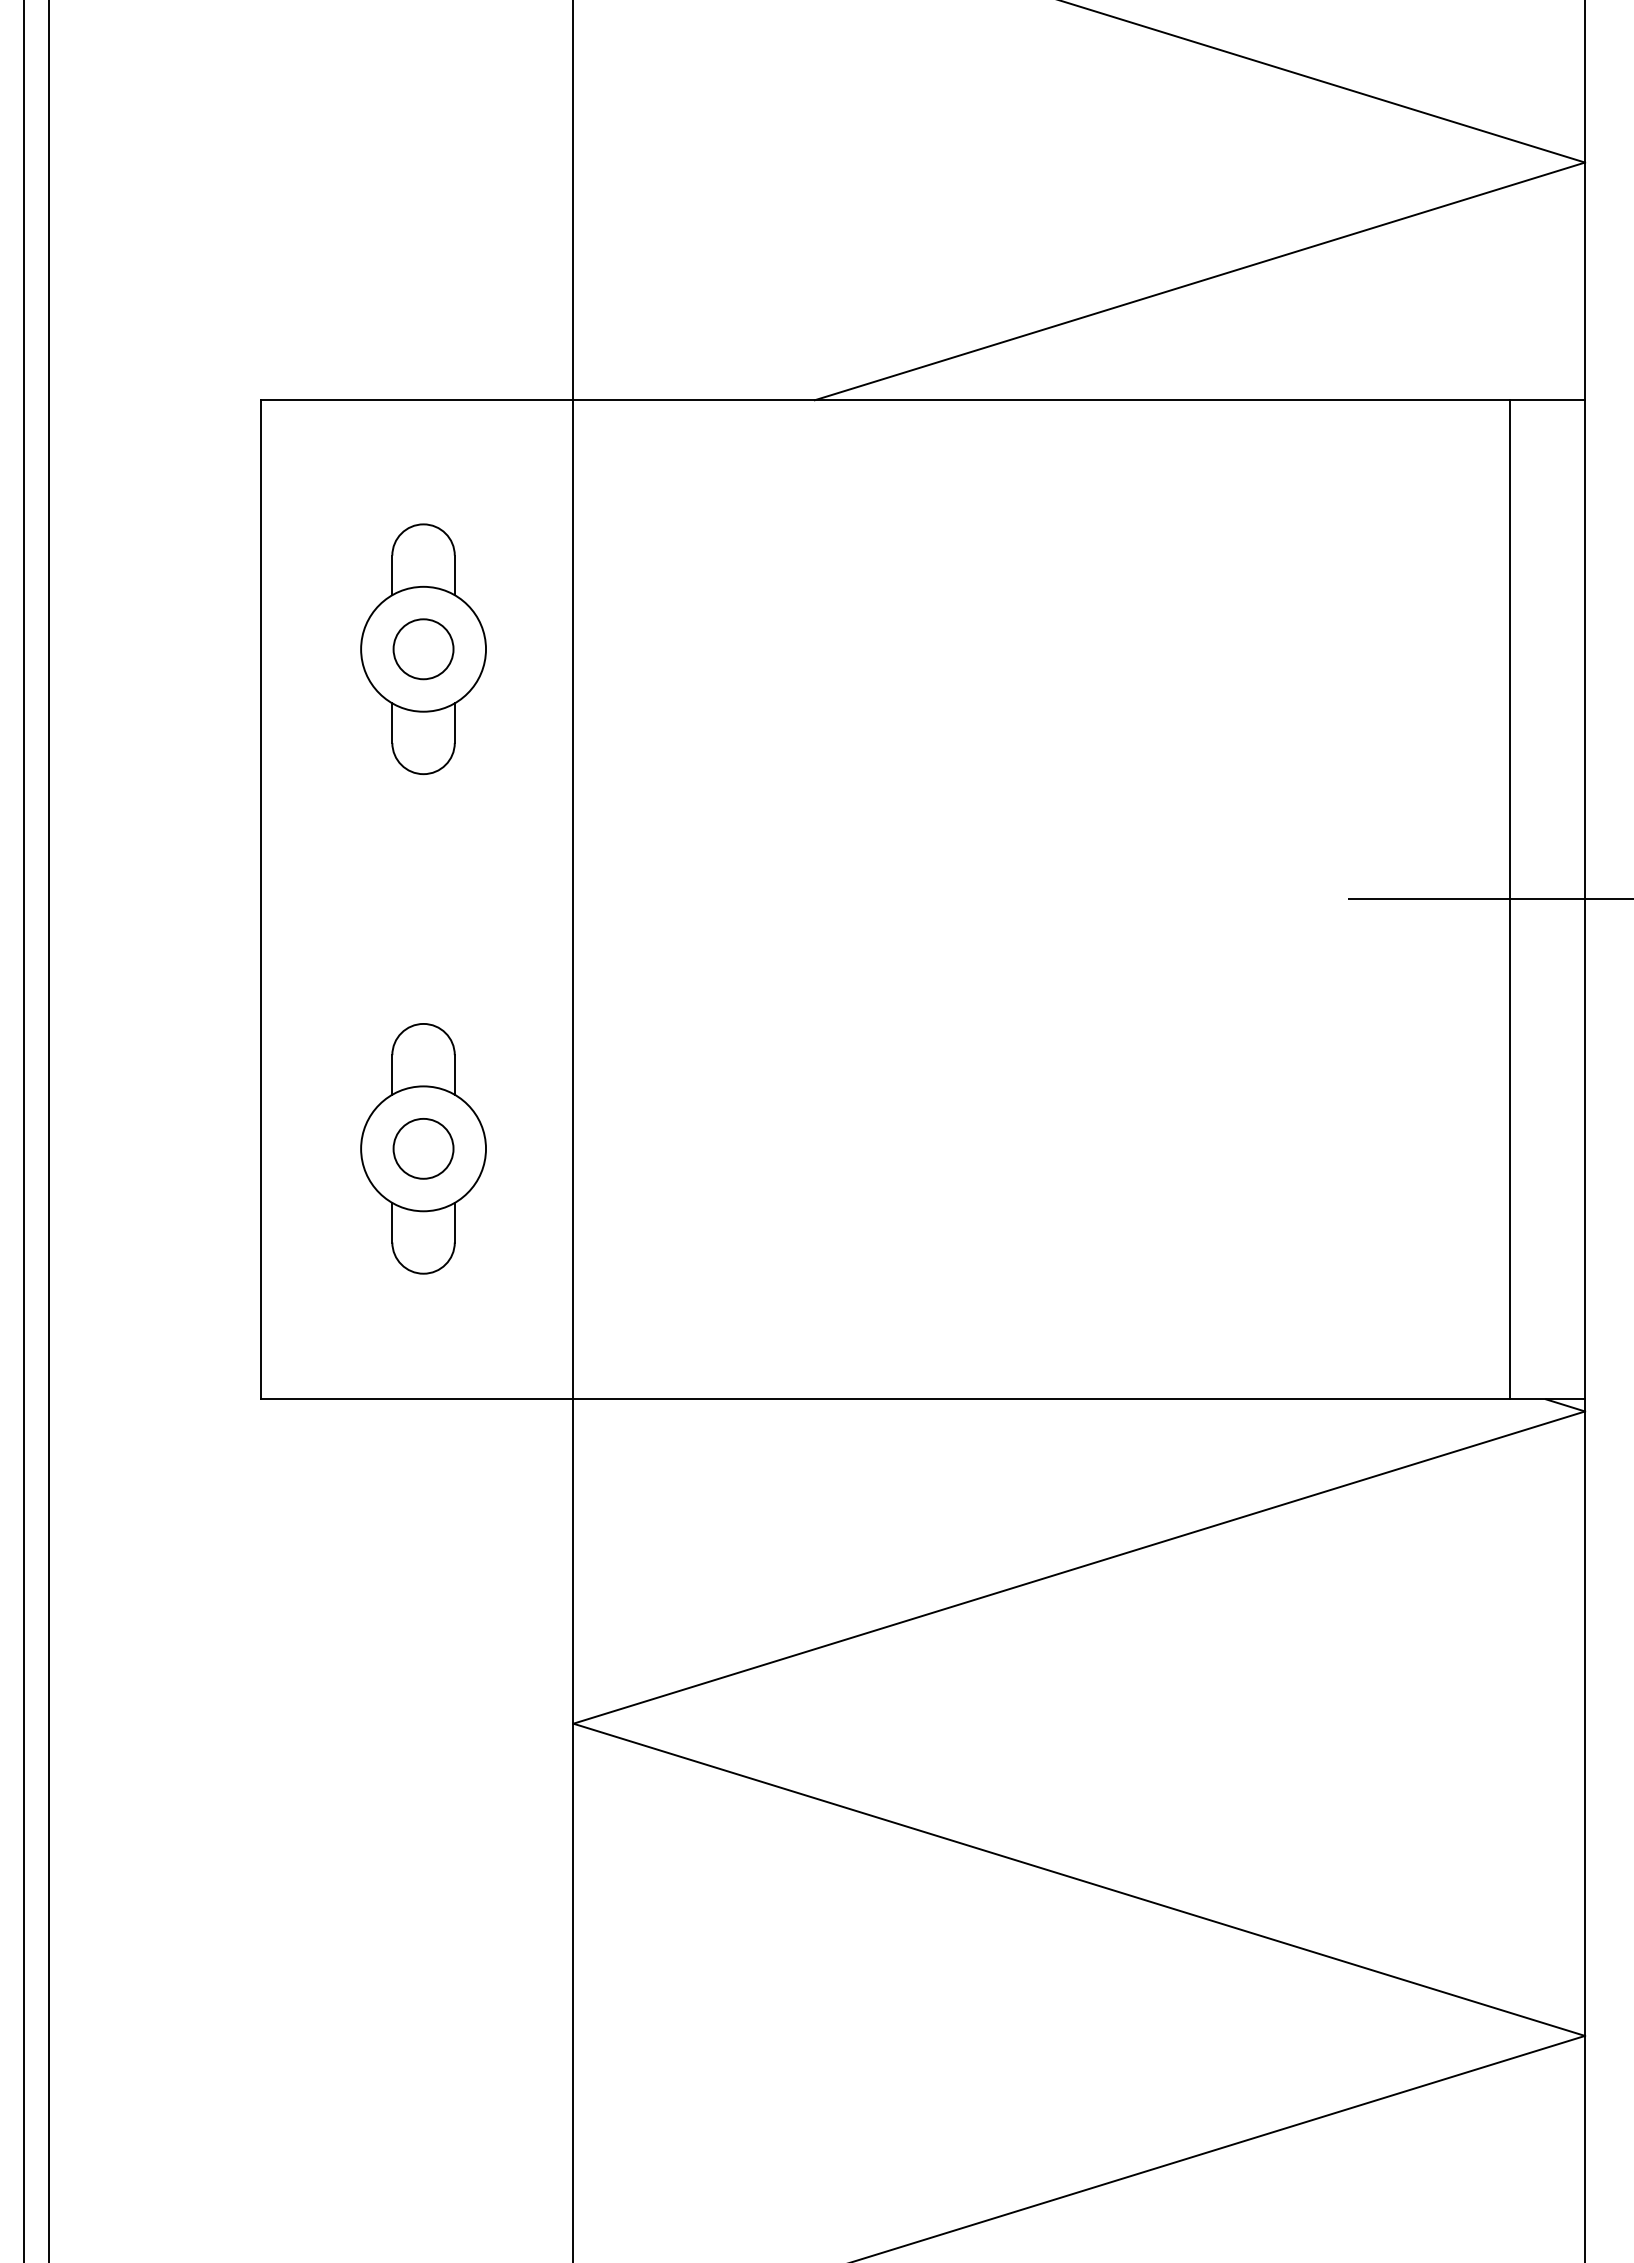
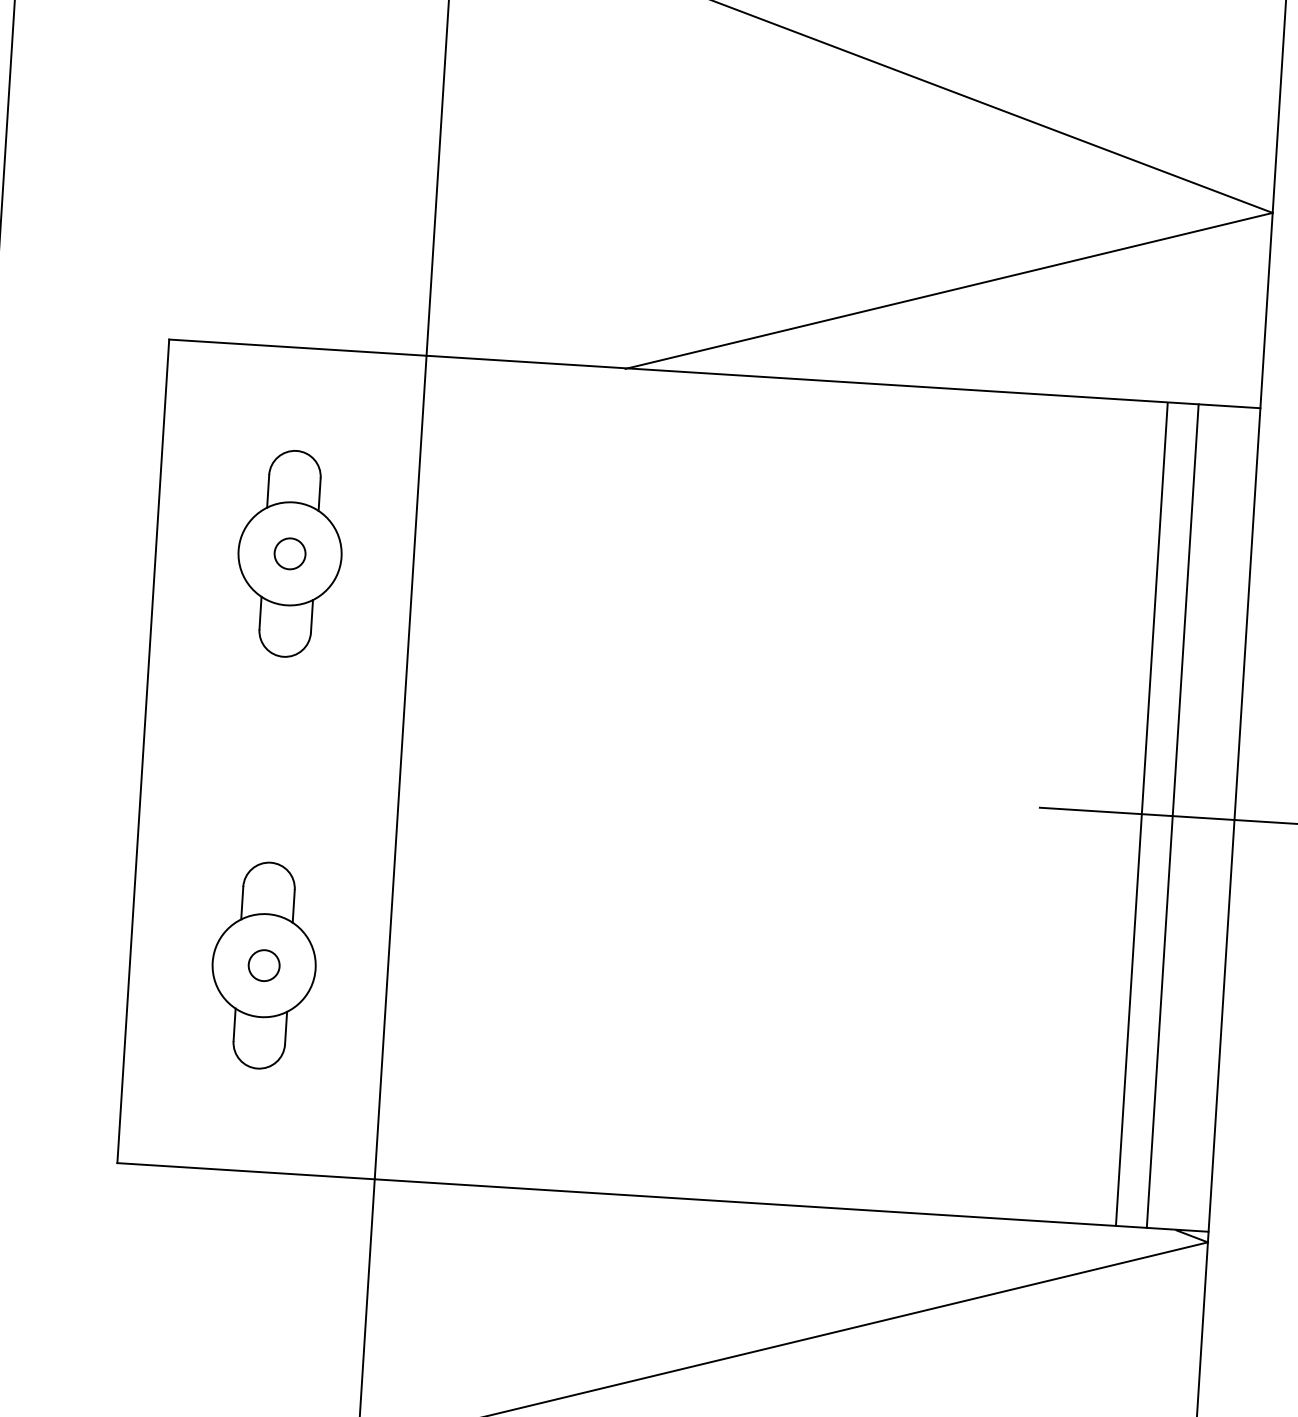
circle: (423, 649) -> (290, 554), size x0.62
line: (1472, 898) -> (1141, 813), added
circle: (423, 1148) -> (264, 965), size x0.62

